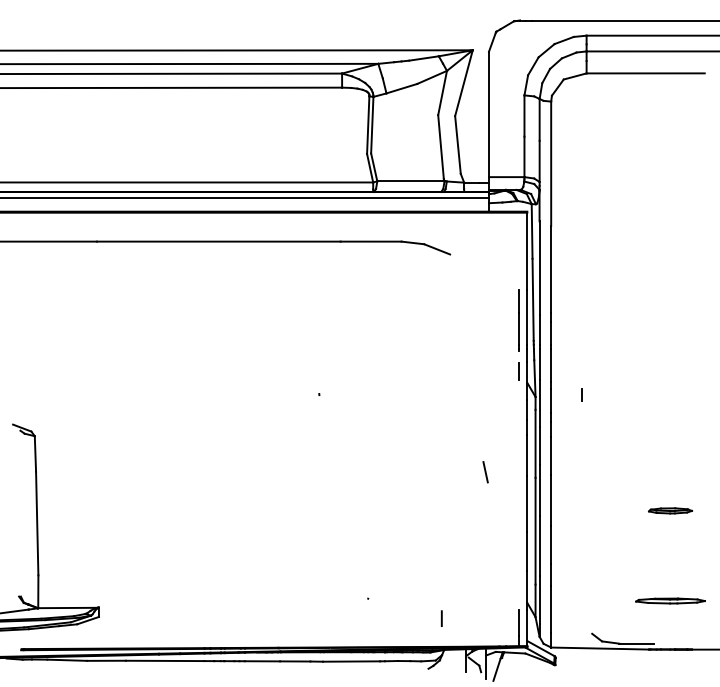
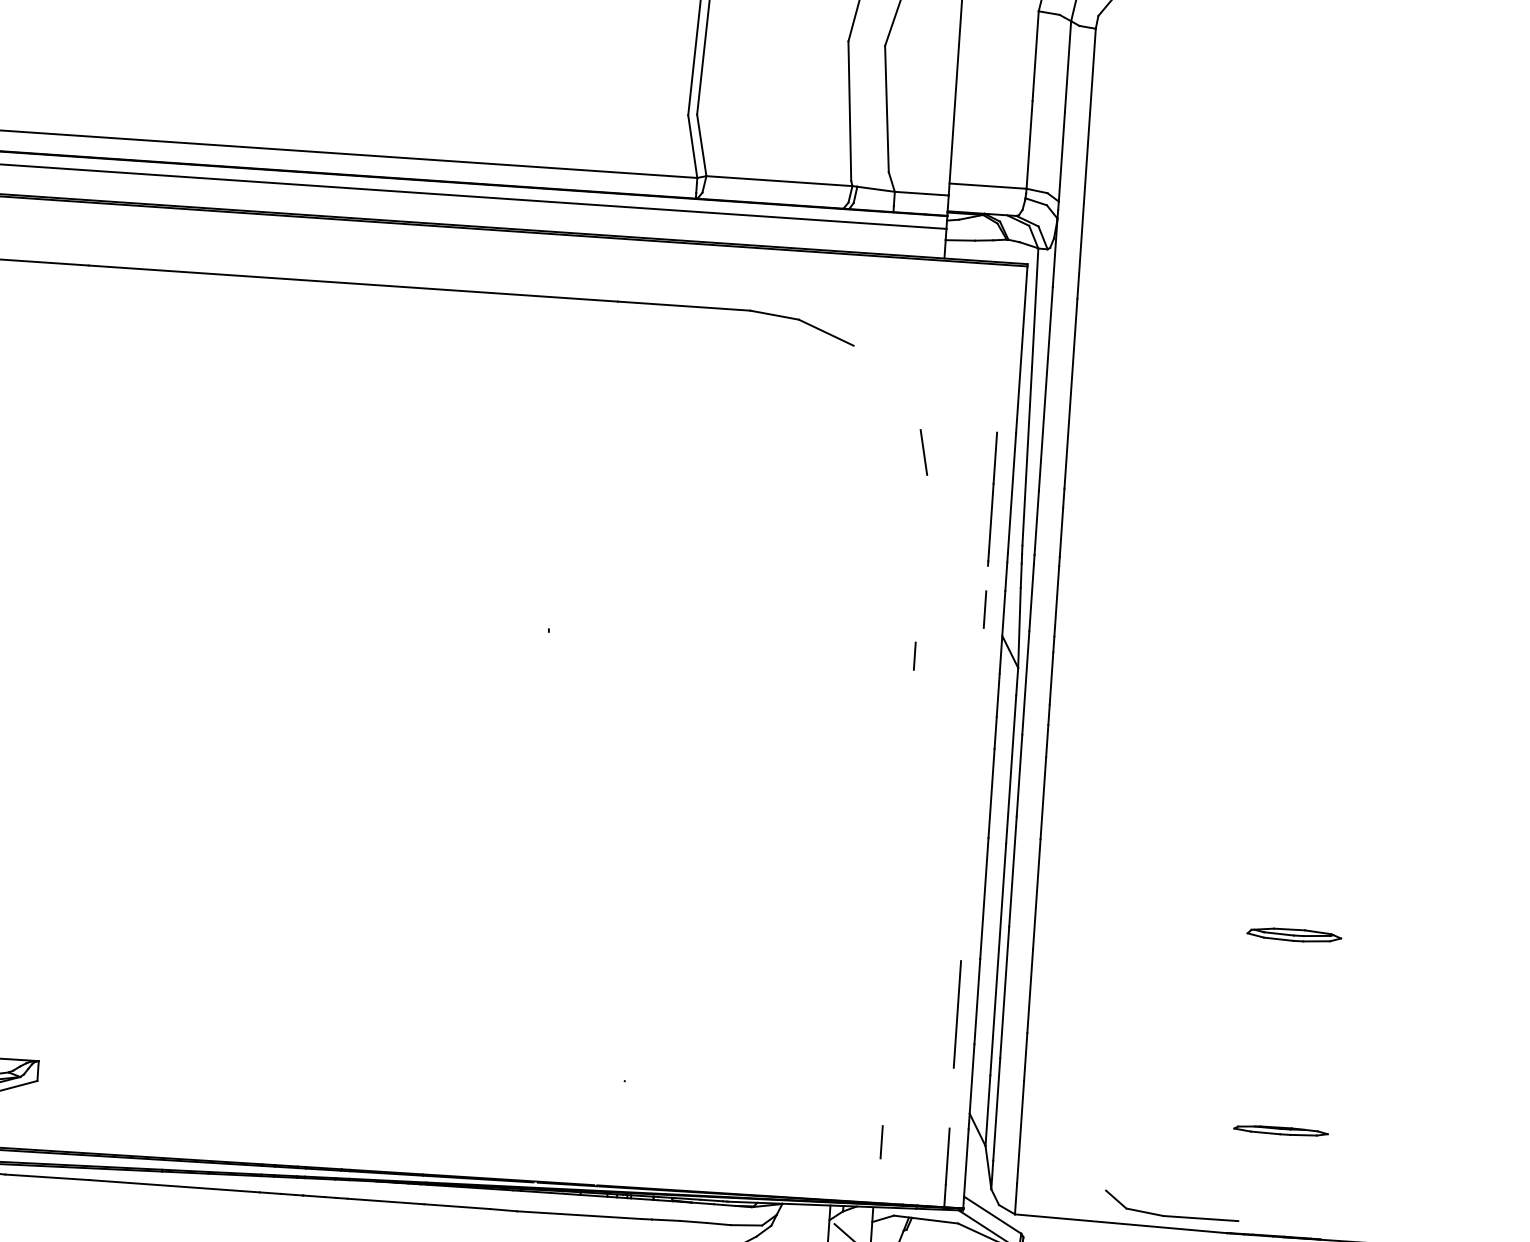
line: (581, 394) -> (914, 655), moved
line: (485, 472) -> (923, 453), moved
line: (518, 557) -> (957, 1013), added
part: (670, 600) -> (1281, 1129), size x0.62
line: (441, 618) -> (880, 1141), moved

